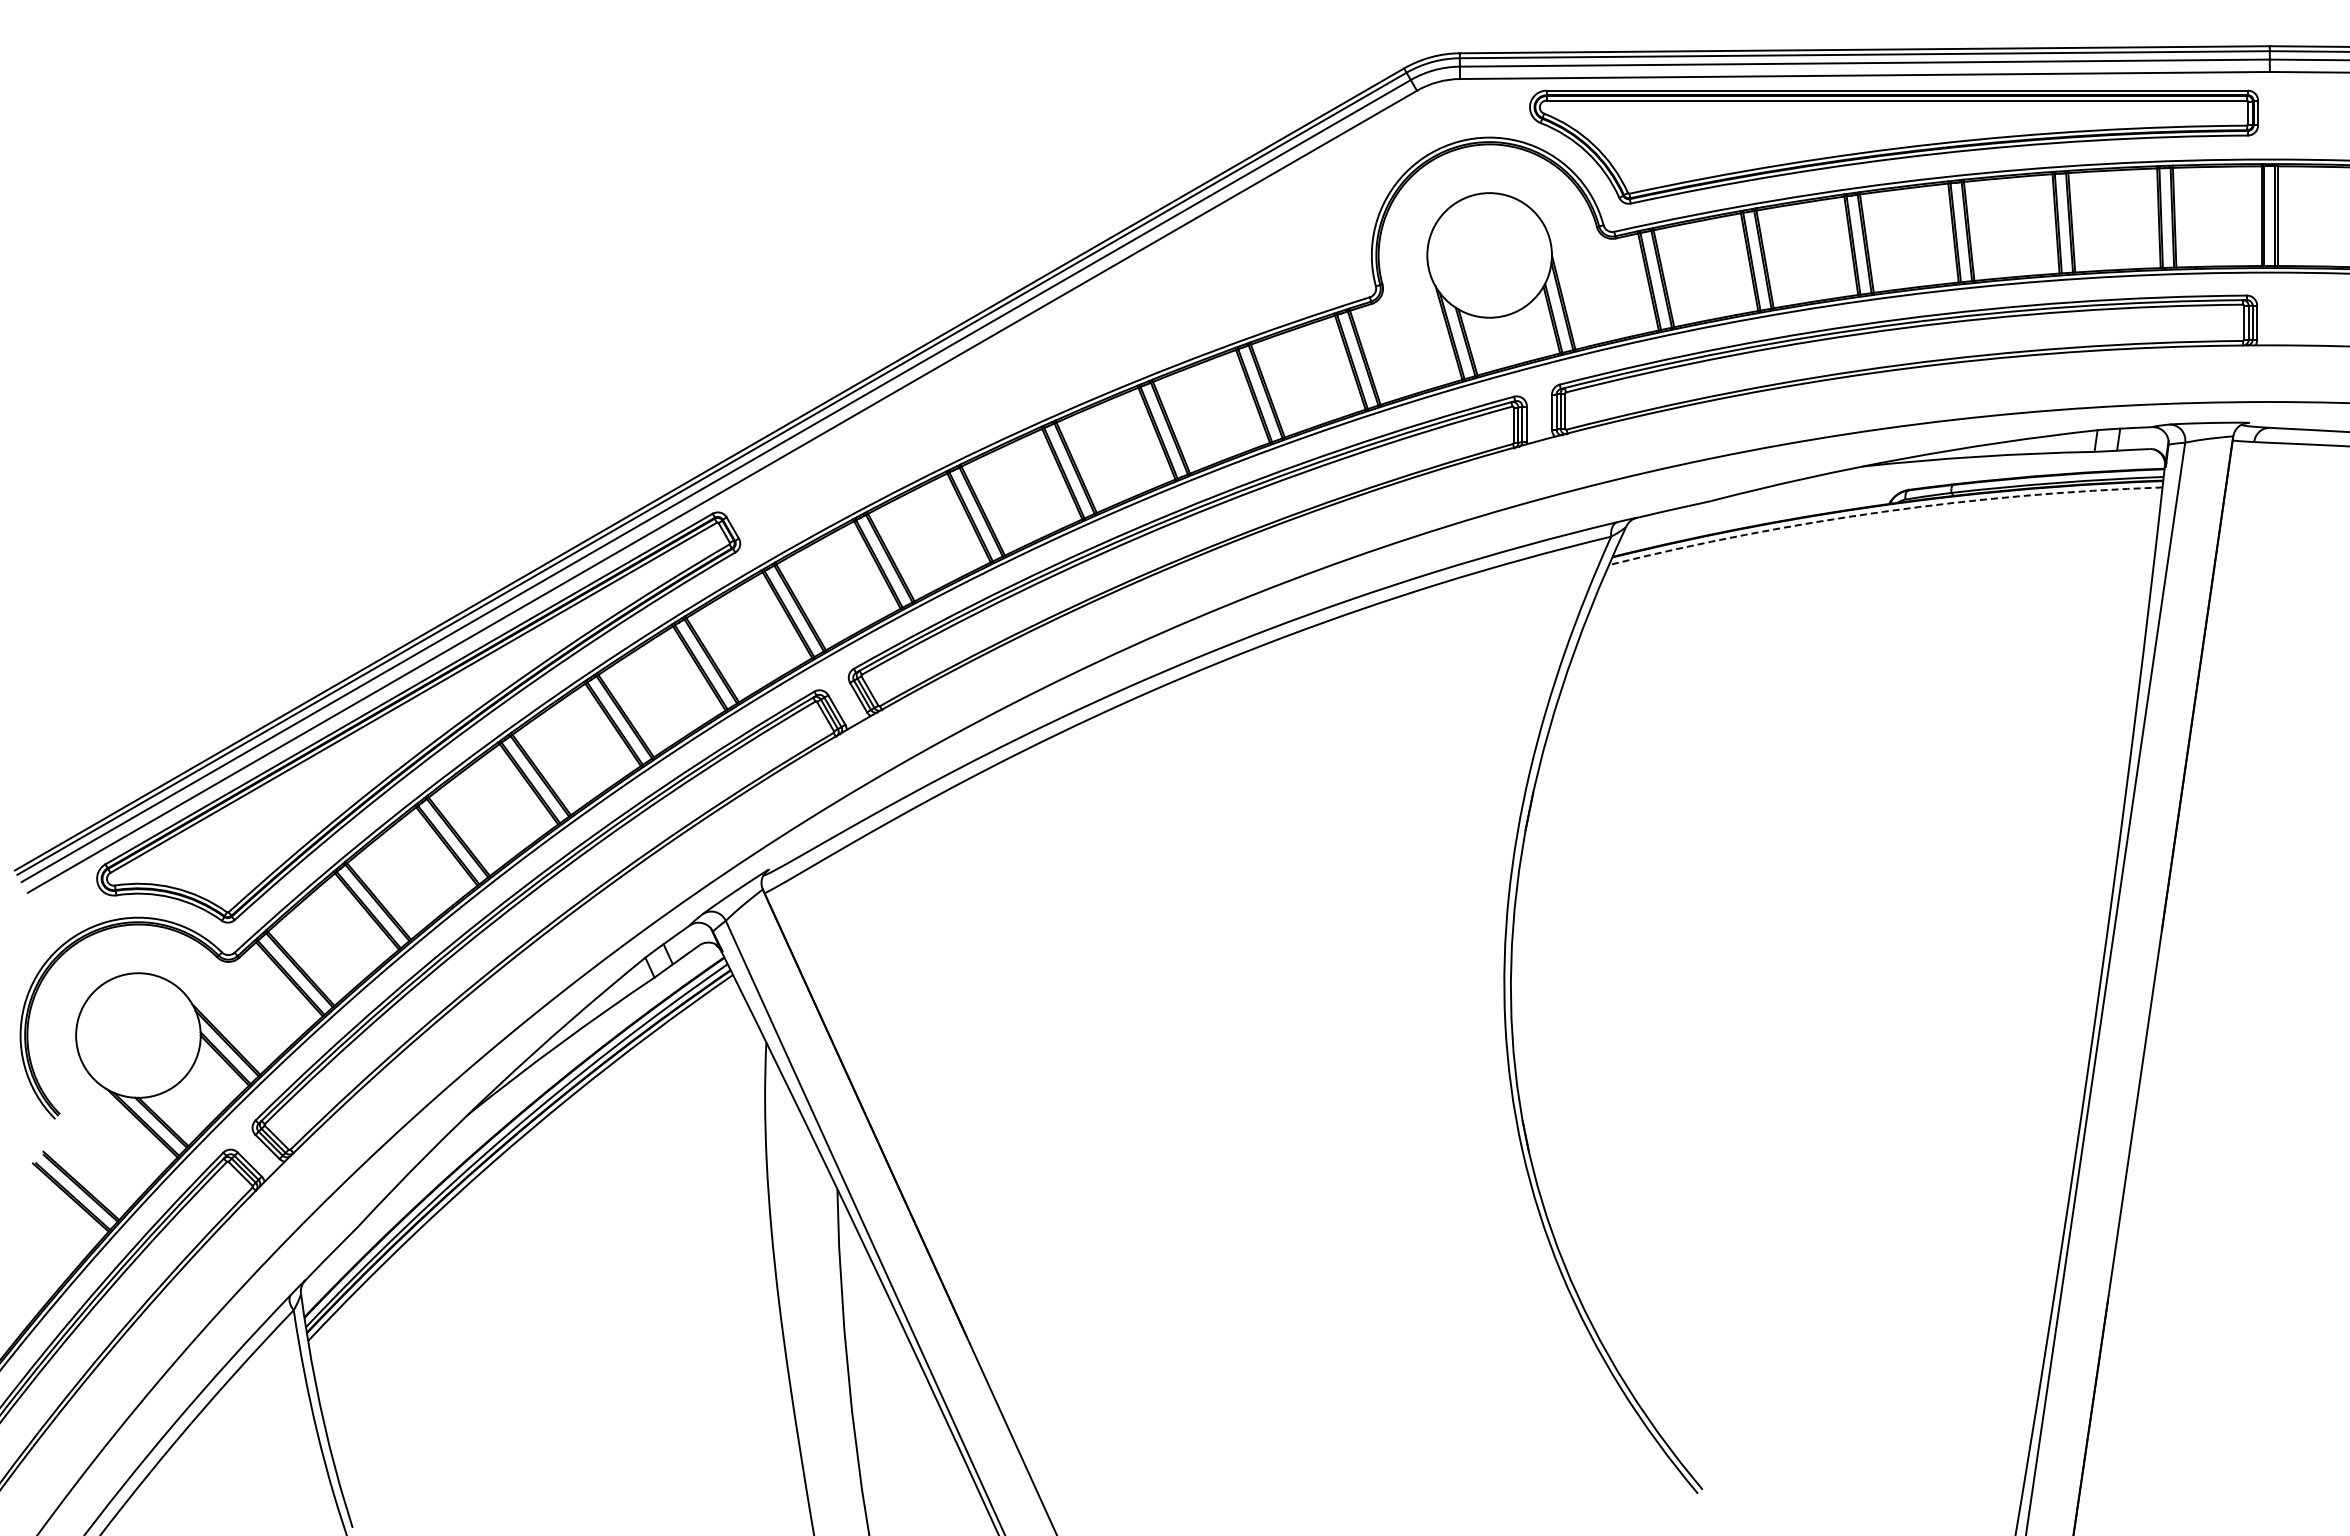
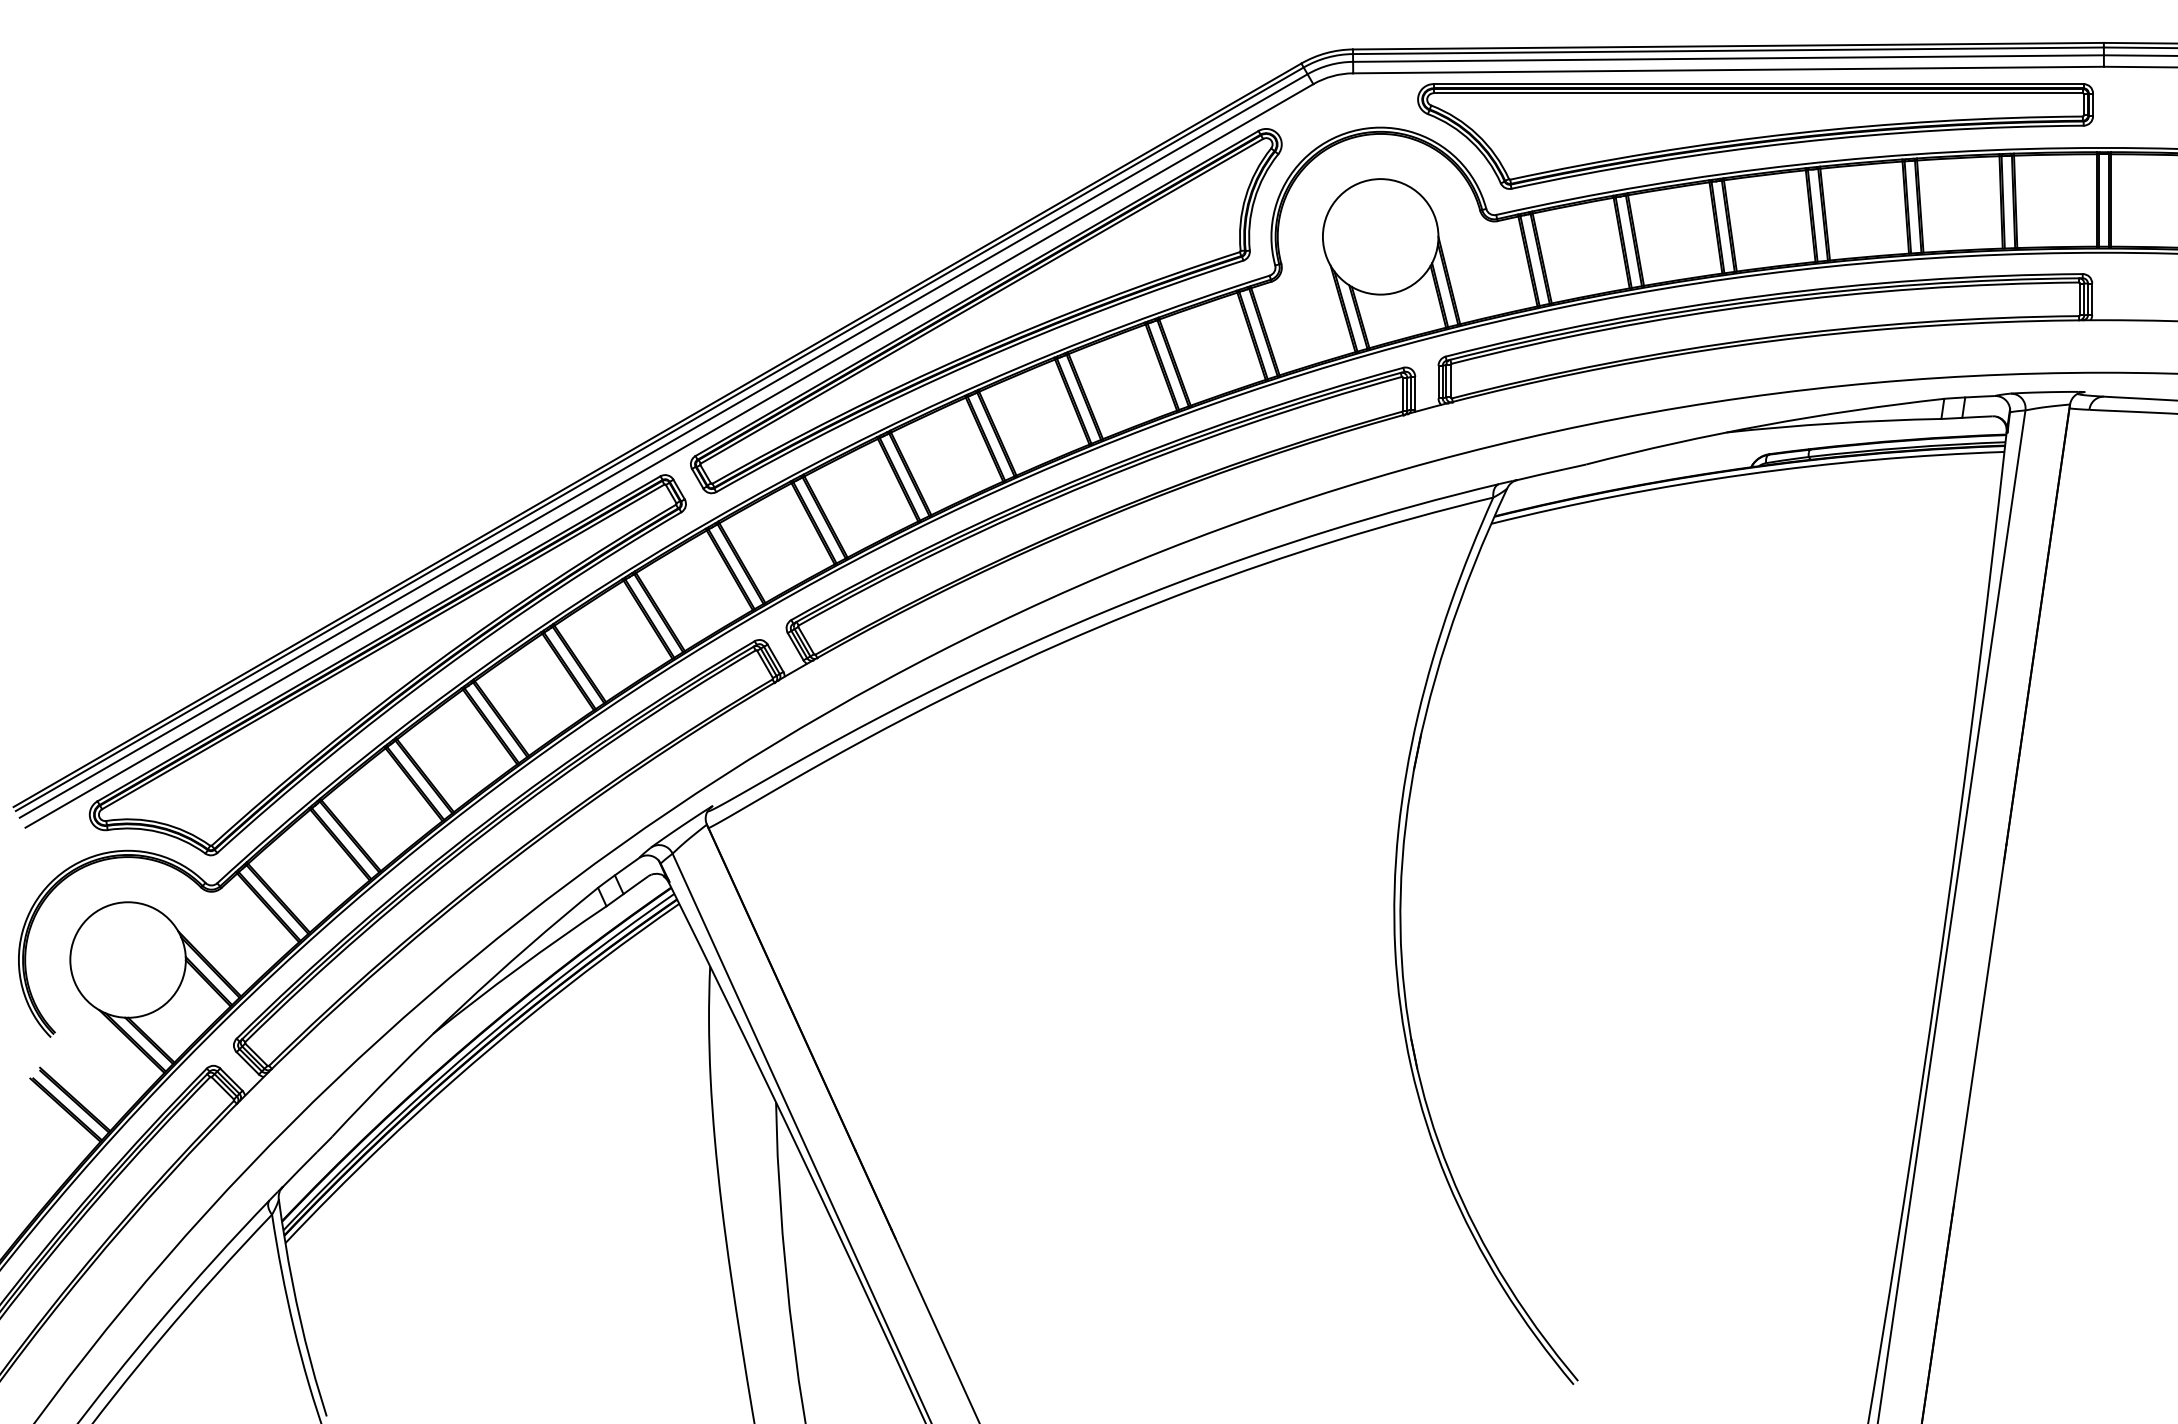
part: (1063, 335) -> (985, 311), added
arc: (1883, 511) -> (1745, 474), dashed -> solid

